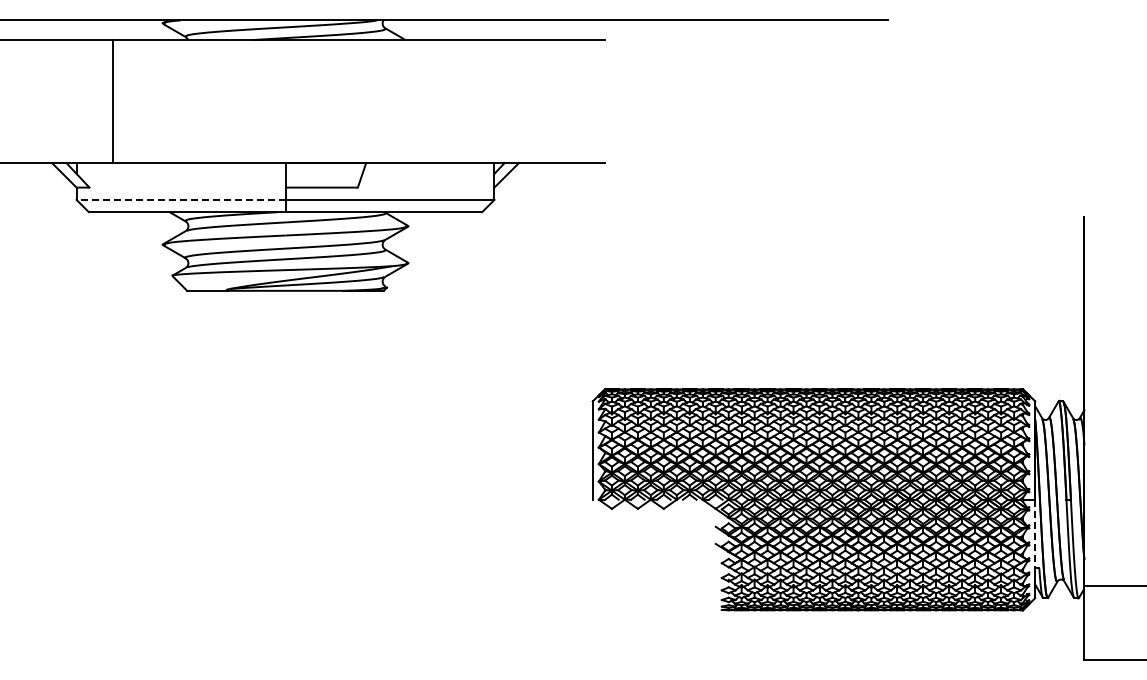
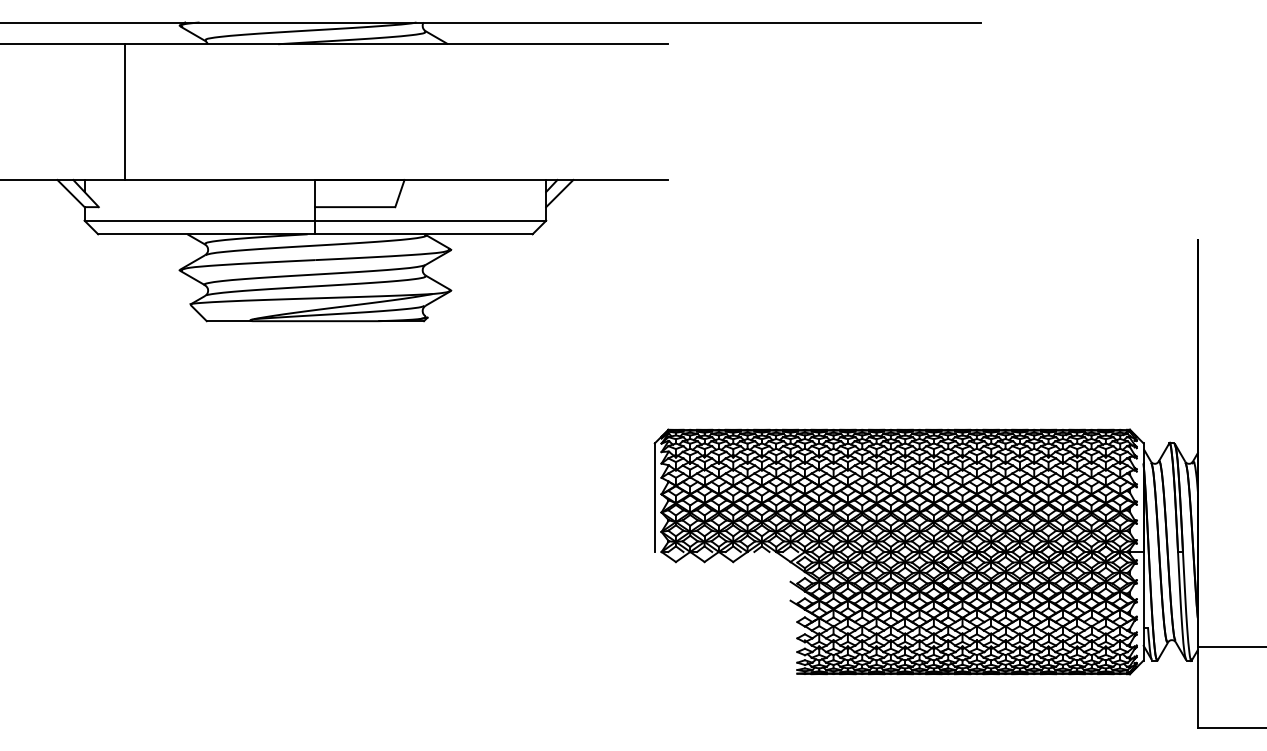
line: (180, 199) -> (199, 220), dashed -> solid
line: (1035, 534) -> (1143, 590), dashed -> solid

